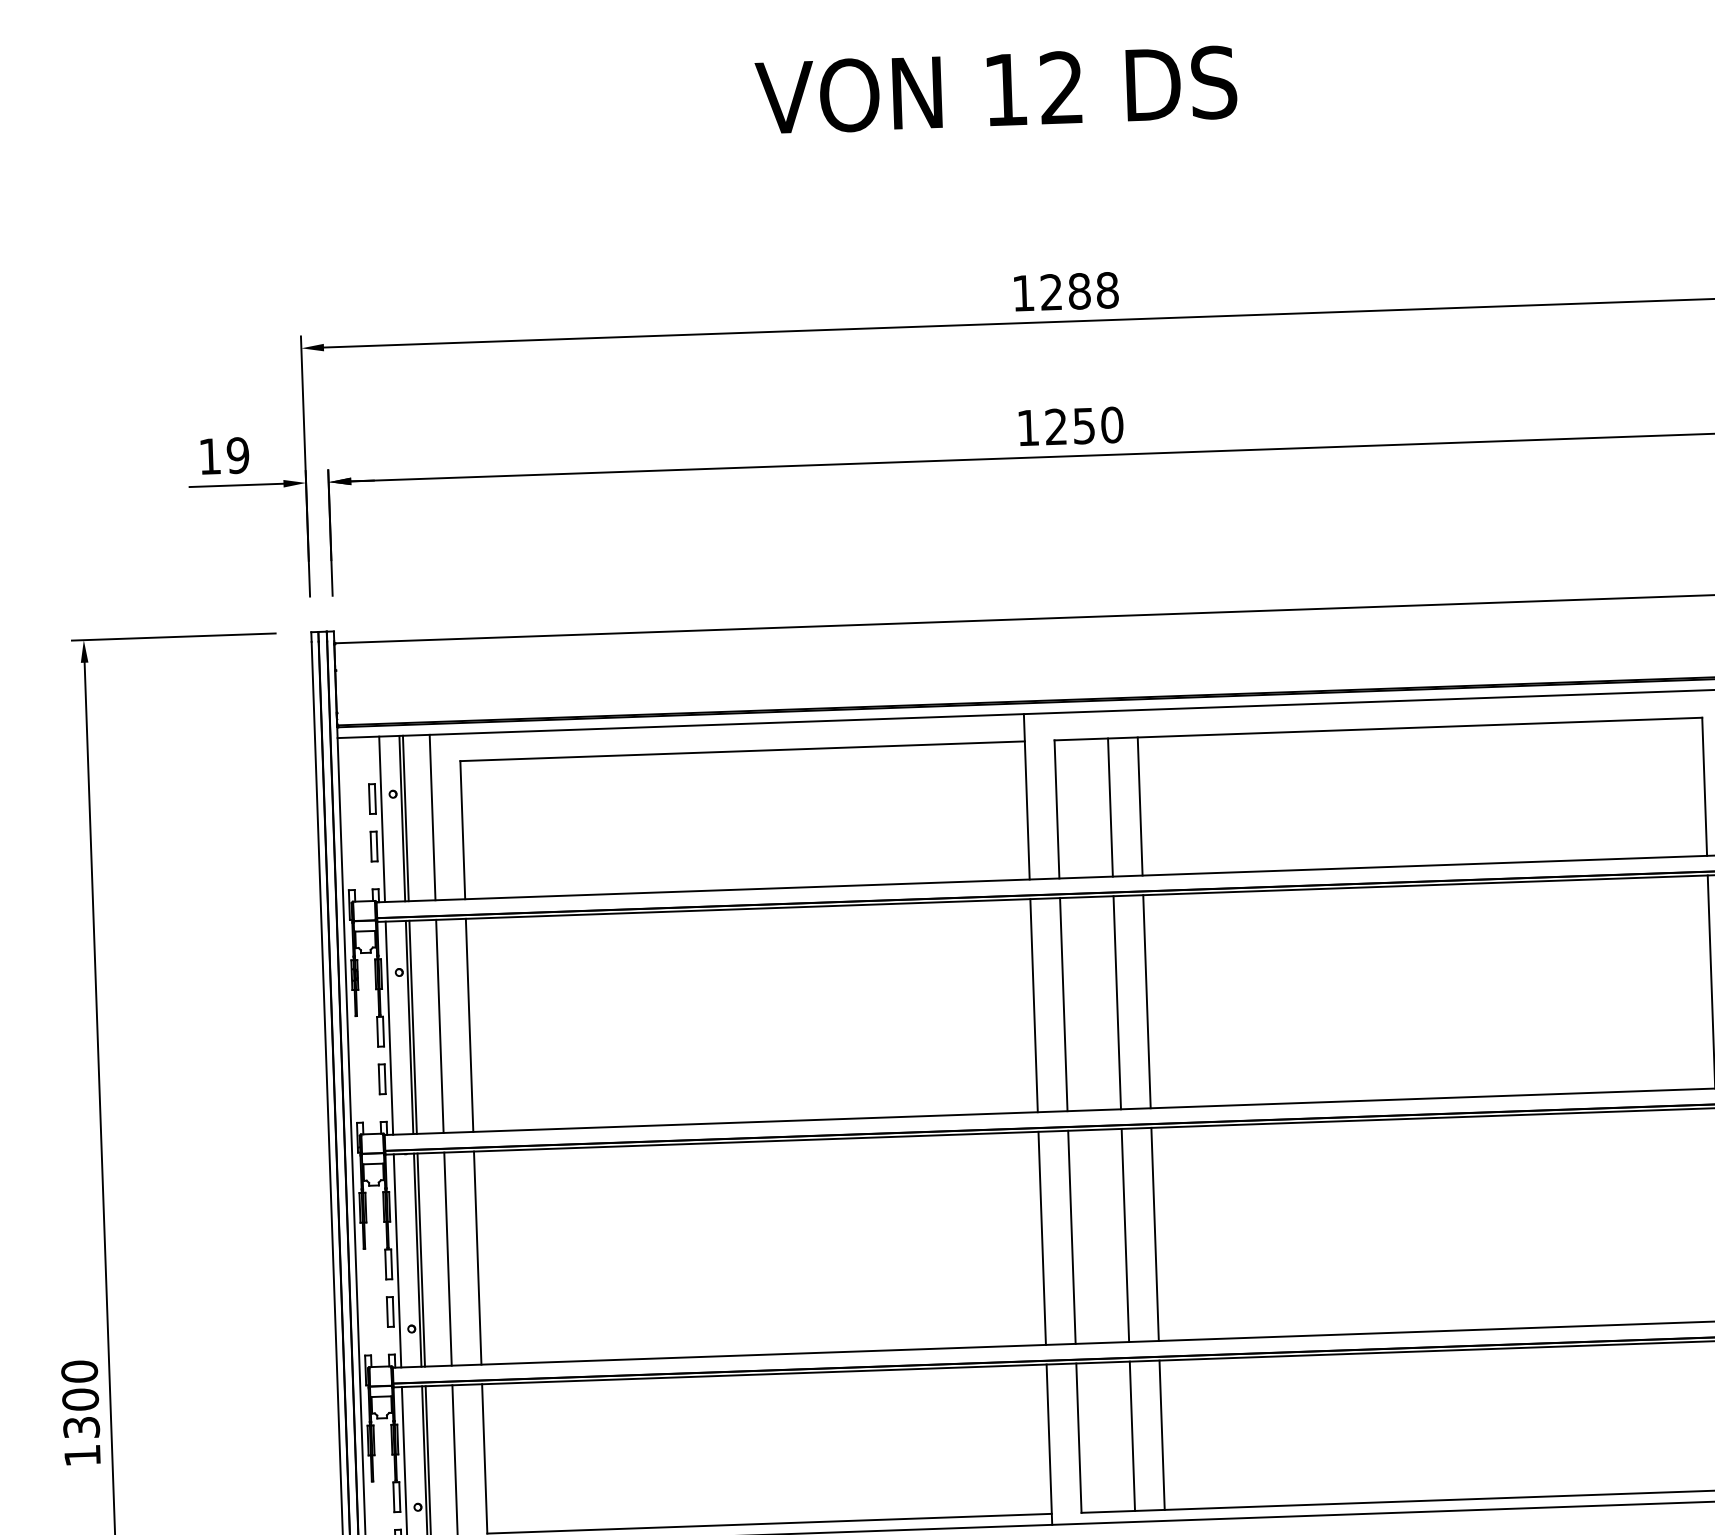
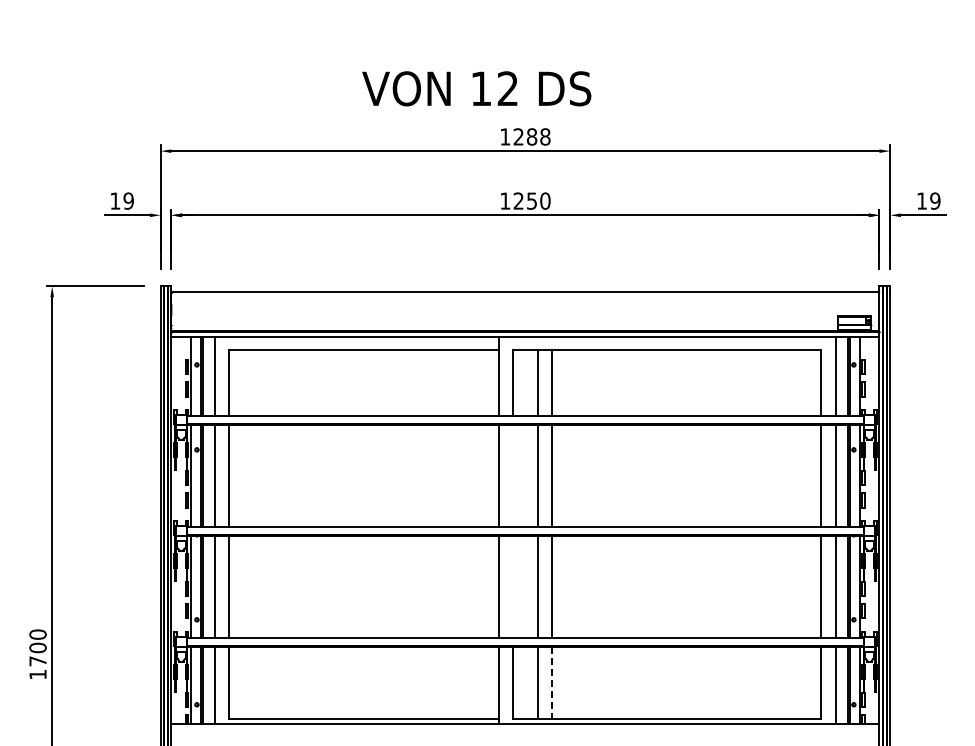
text: (995, 89) -> (476, 88), moved
line: (1063, 1005) -> (512, 476), removed
line: (1071, 1235) -> (512, 586), removed
text: (80, 1428) -> (37, 661), 1300 -> 1700
line: (1162, 1434) -> (552, 682), solid -> dashed

